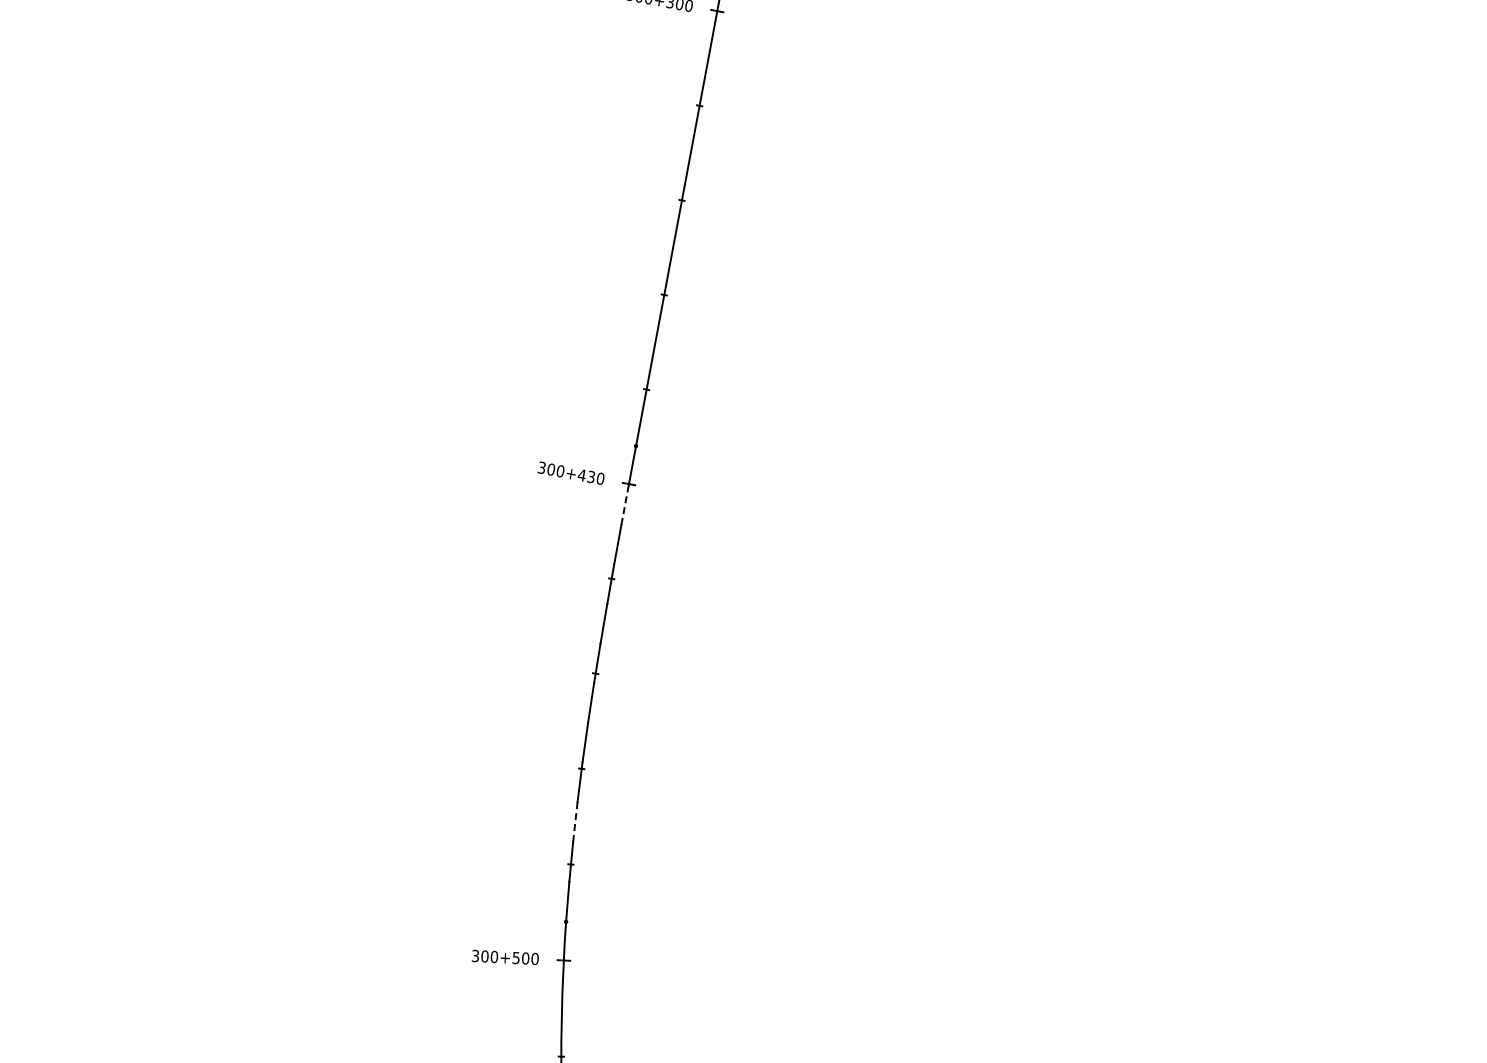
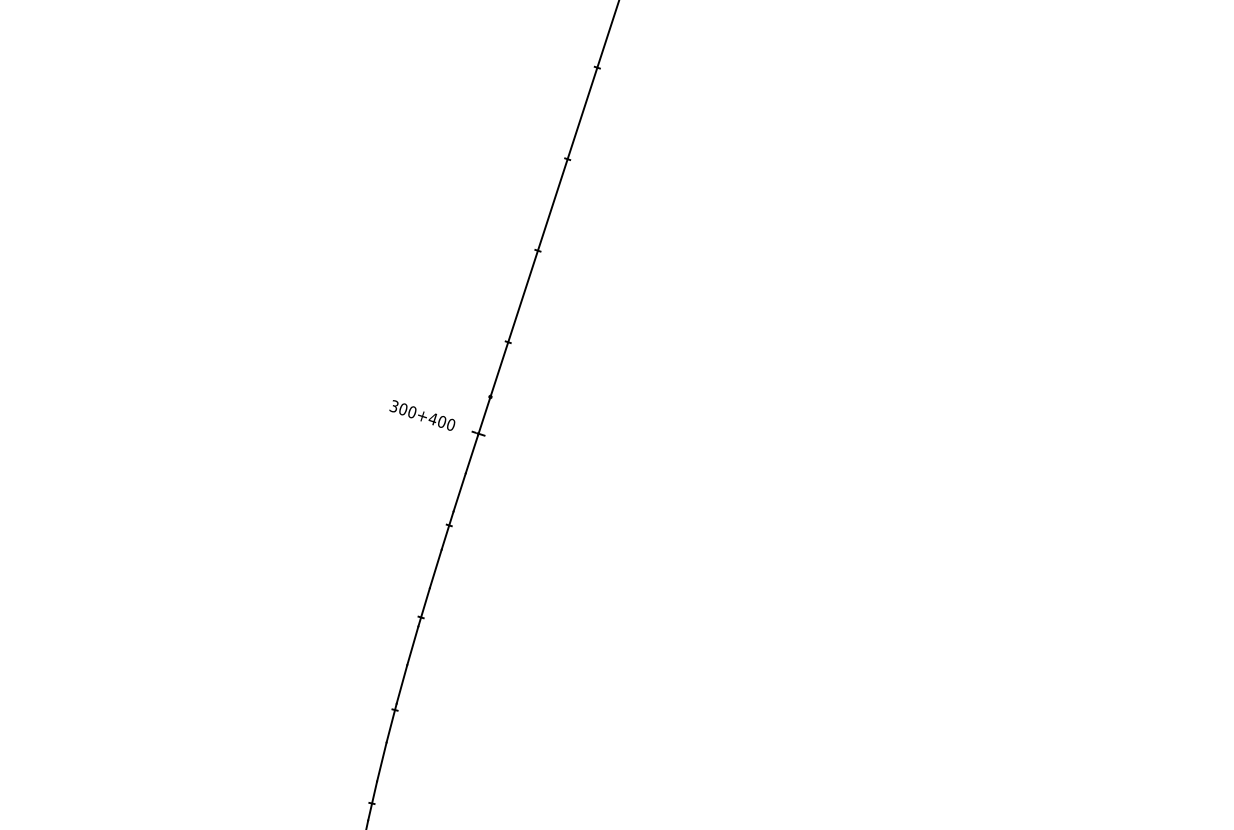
text: (590, 476) -> (441, 421), 300+430 -> 300+400
line: (624, 505) -> (471, 454), dashed -> solid
line: (575, 822) -> (381, 762), dashed -> solid

